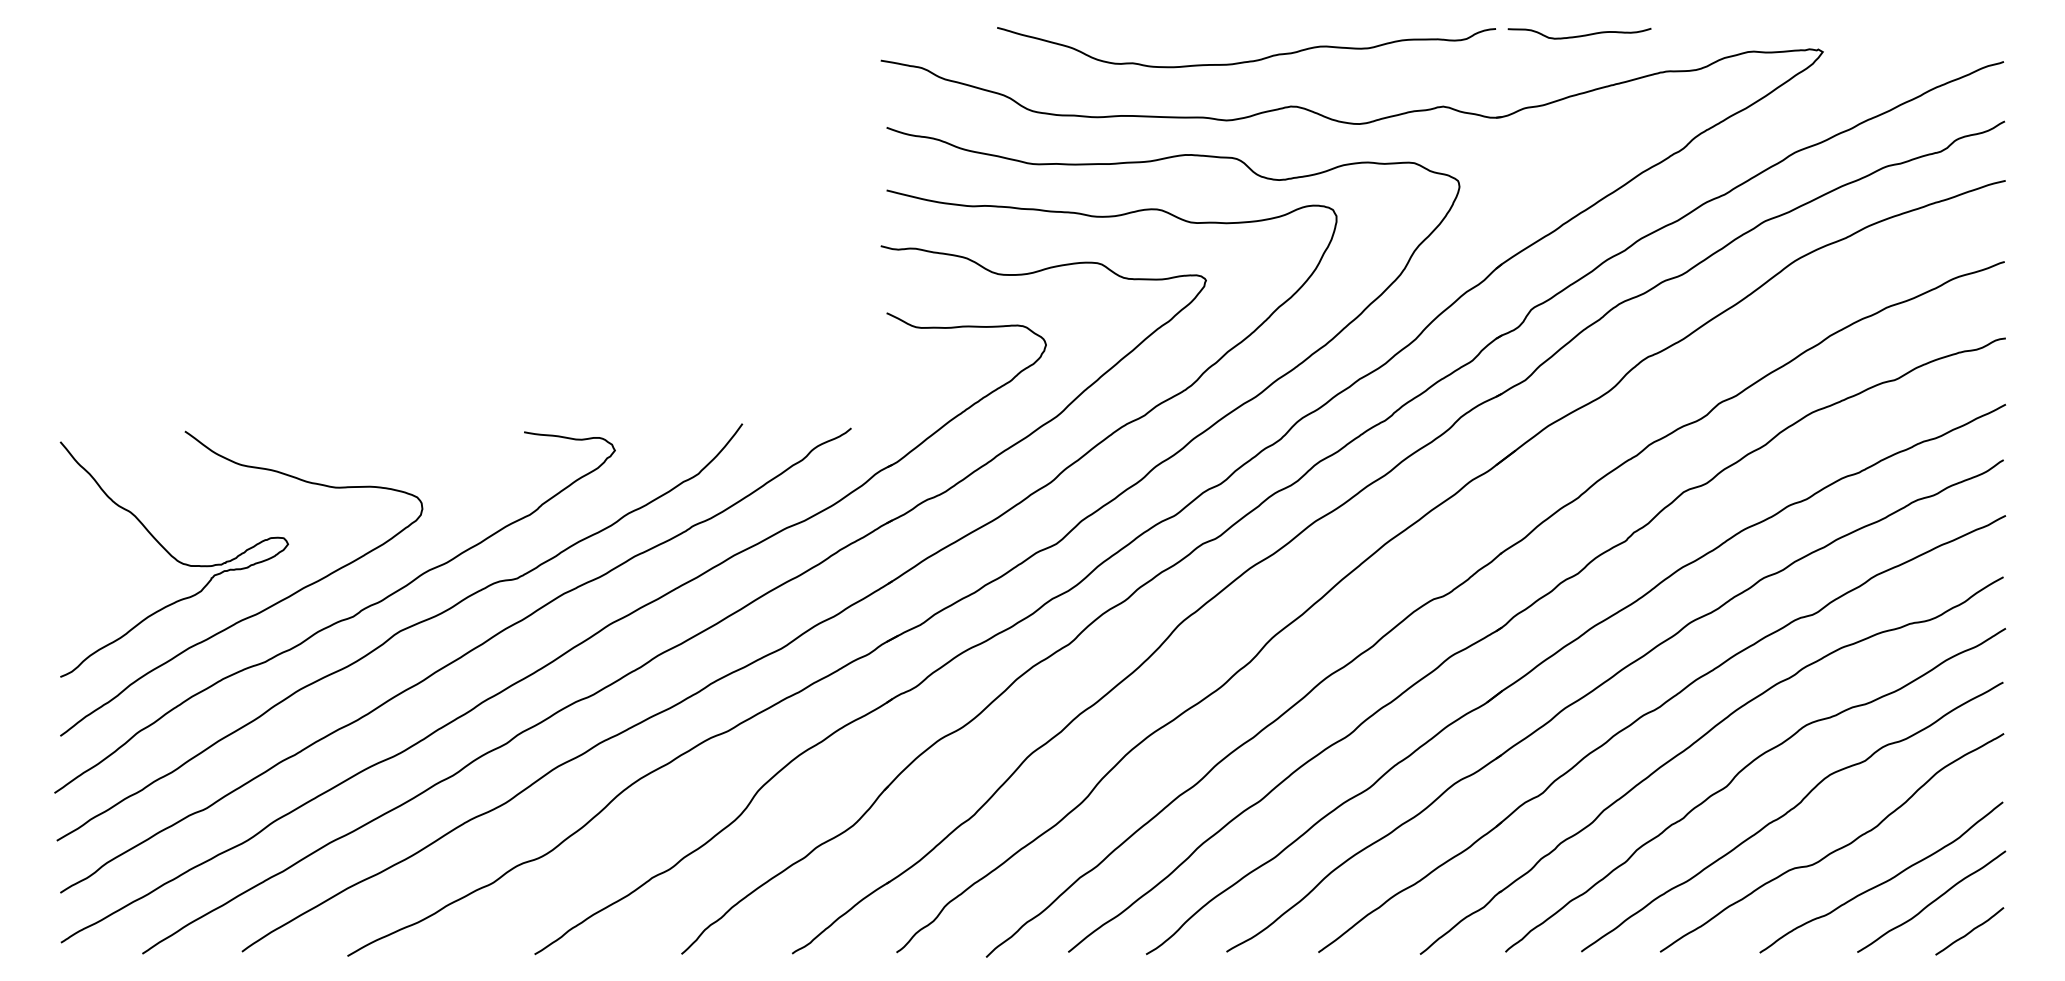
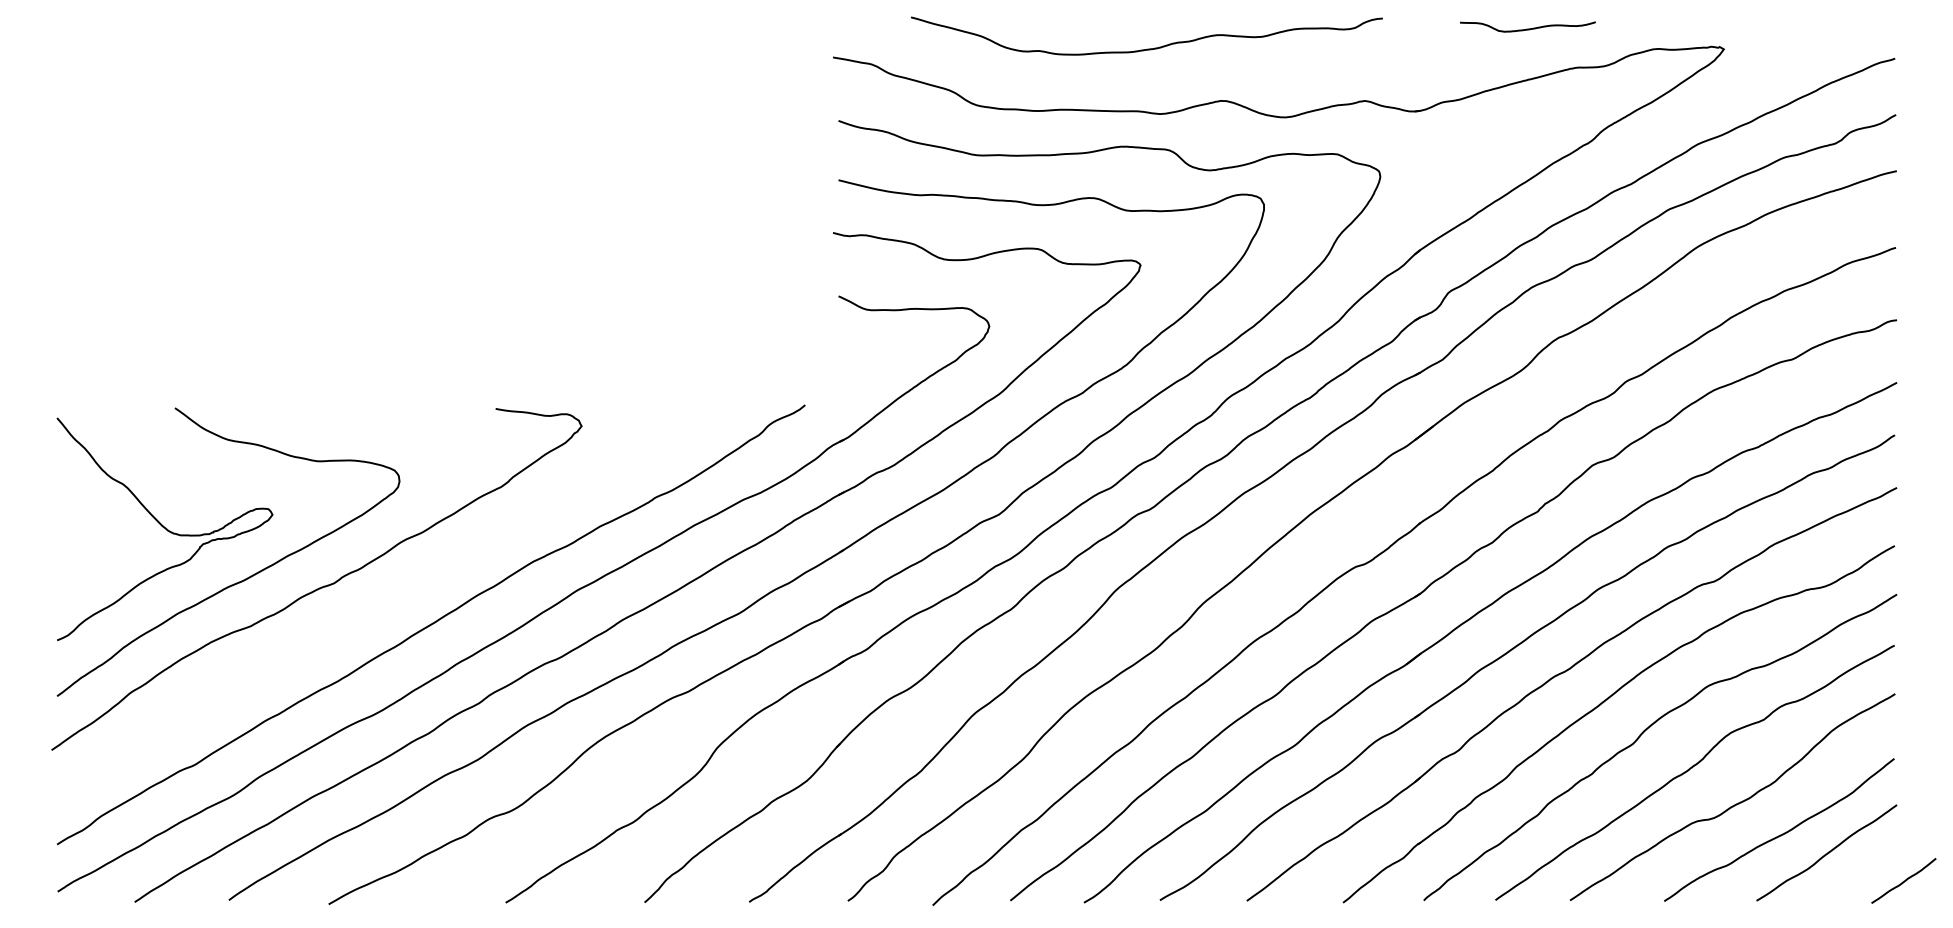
curve: (1579, 35) -> (1527, 28), moved
curve: (1247, 60) -> (1147, 48), moved
curve: (399, 631) -> (377, 597), removed
curve: (1970, 930) -> (1904, 880), moved

